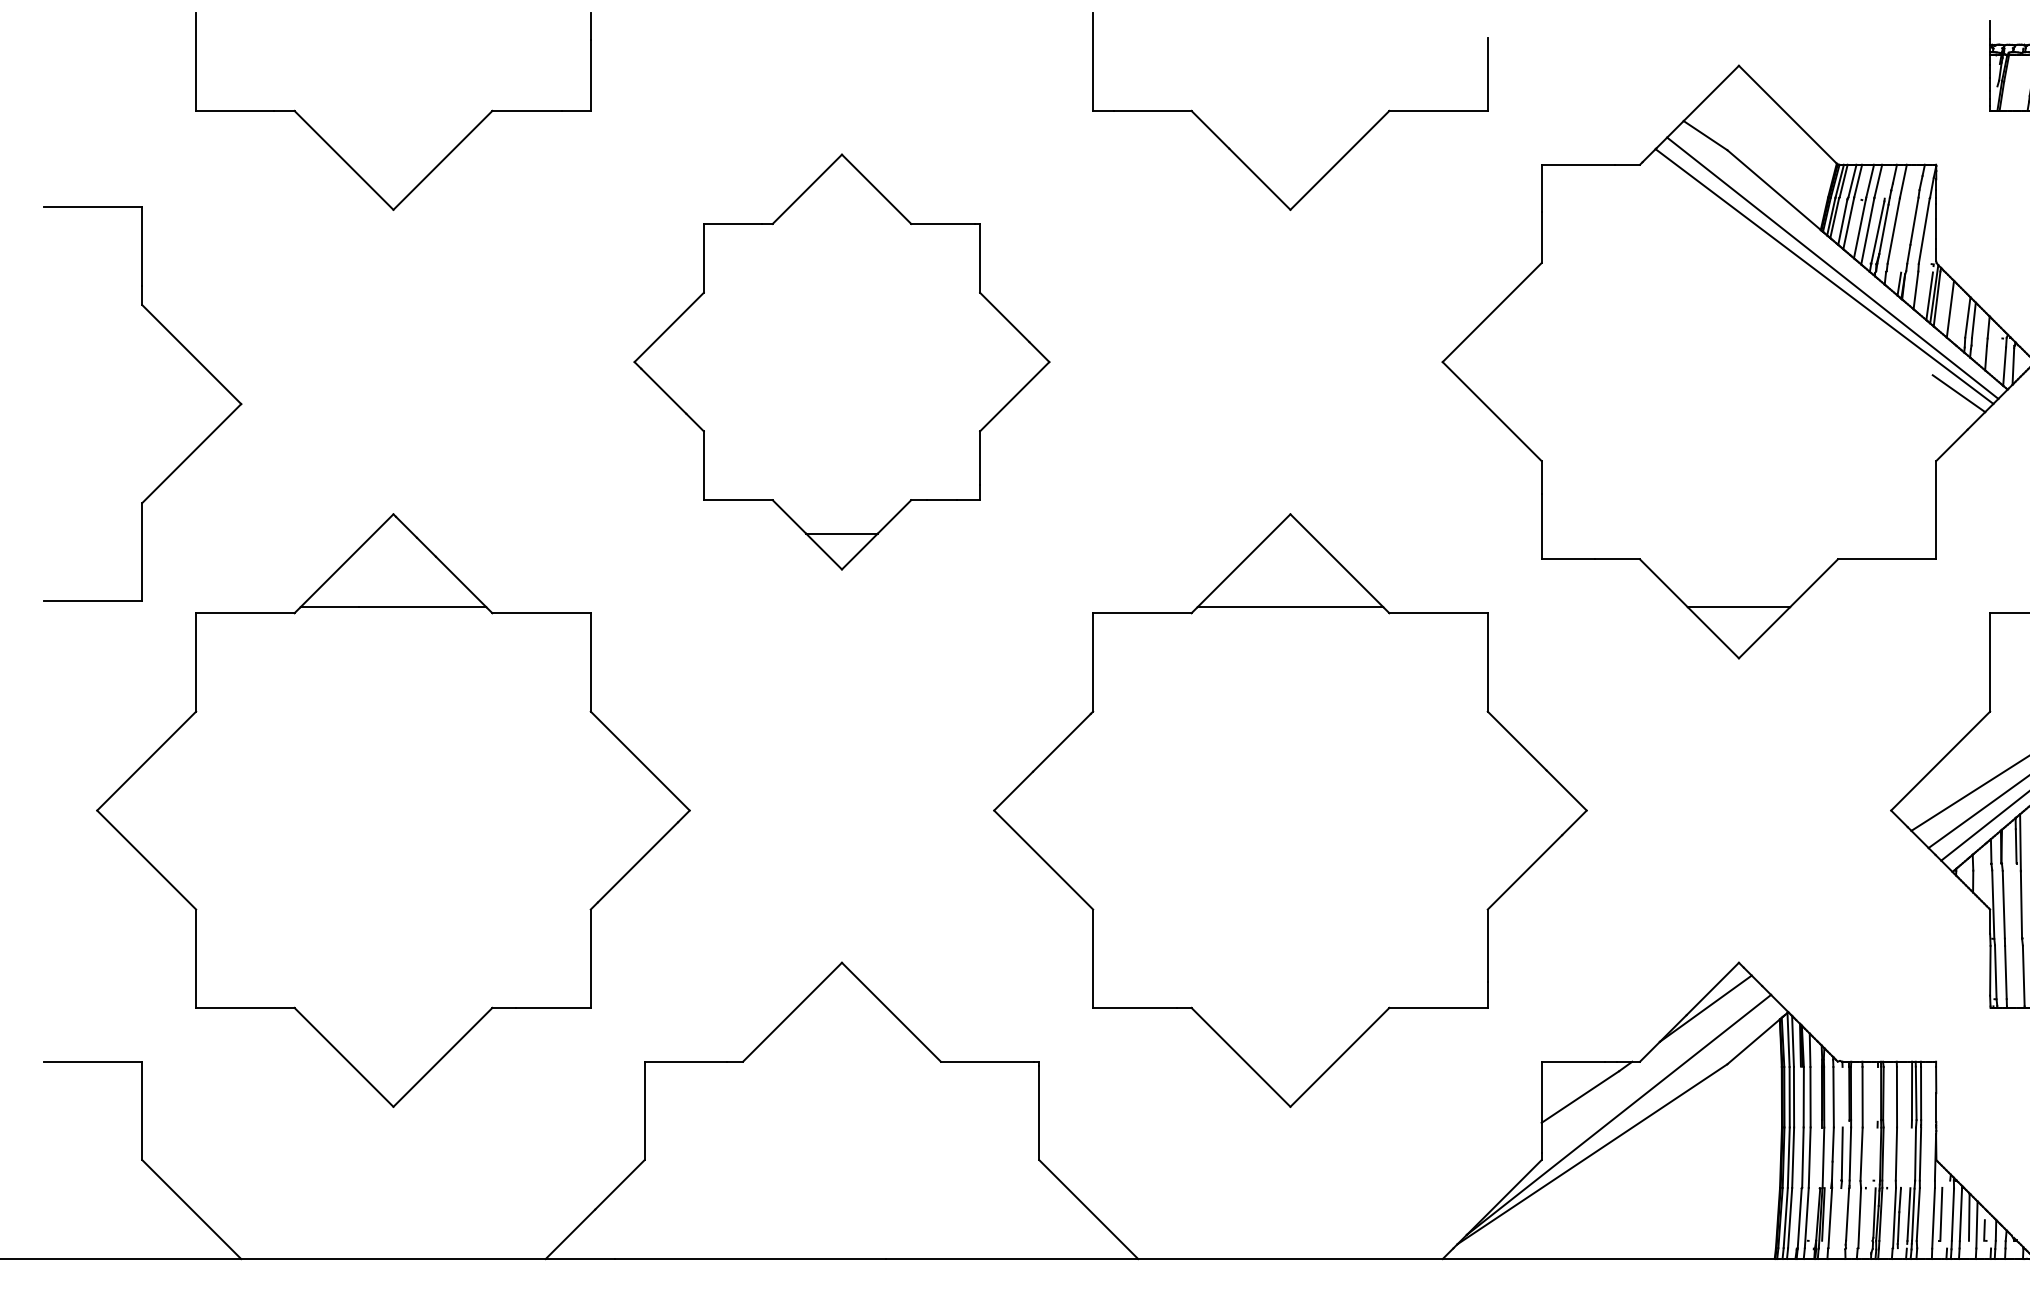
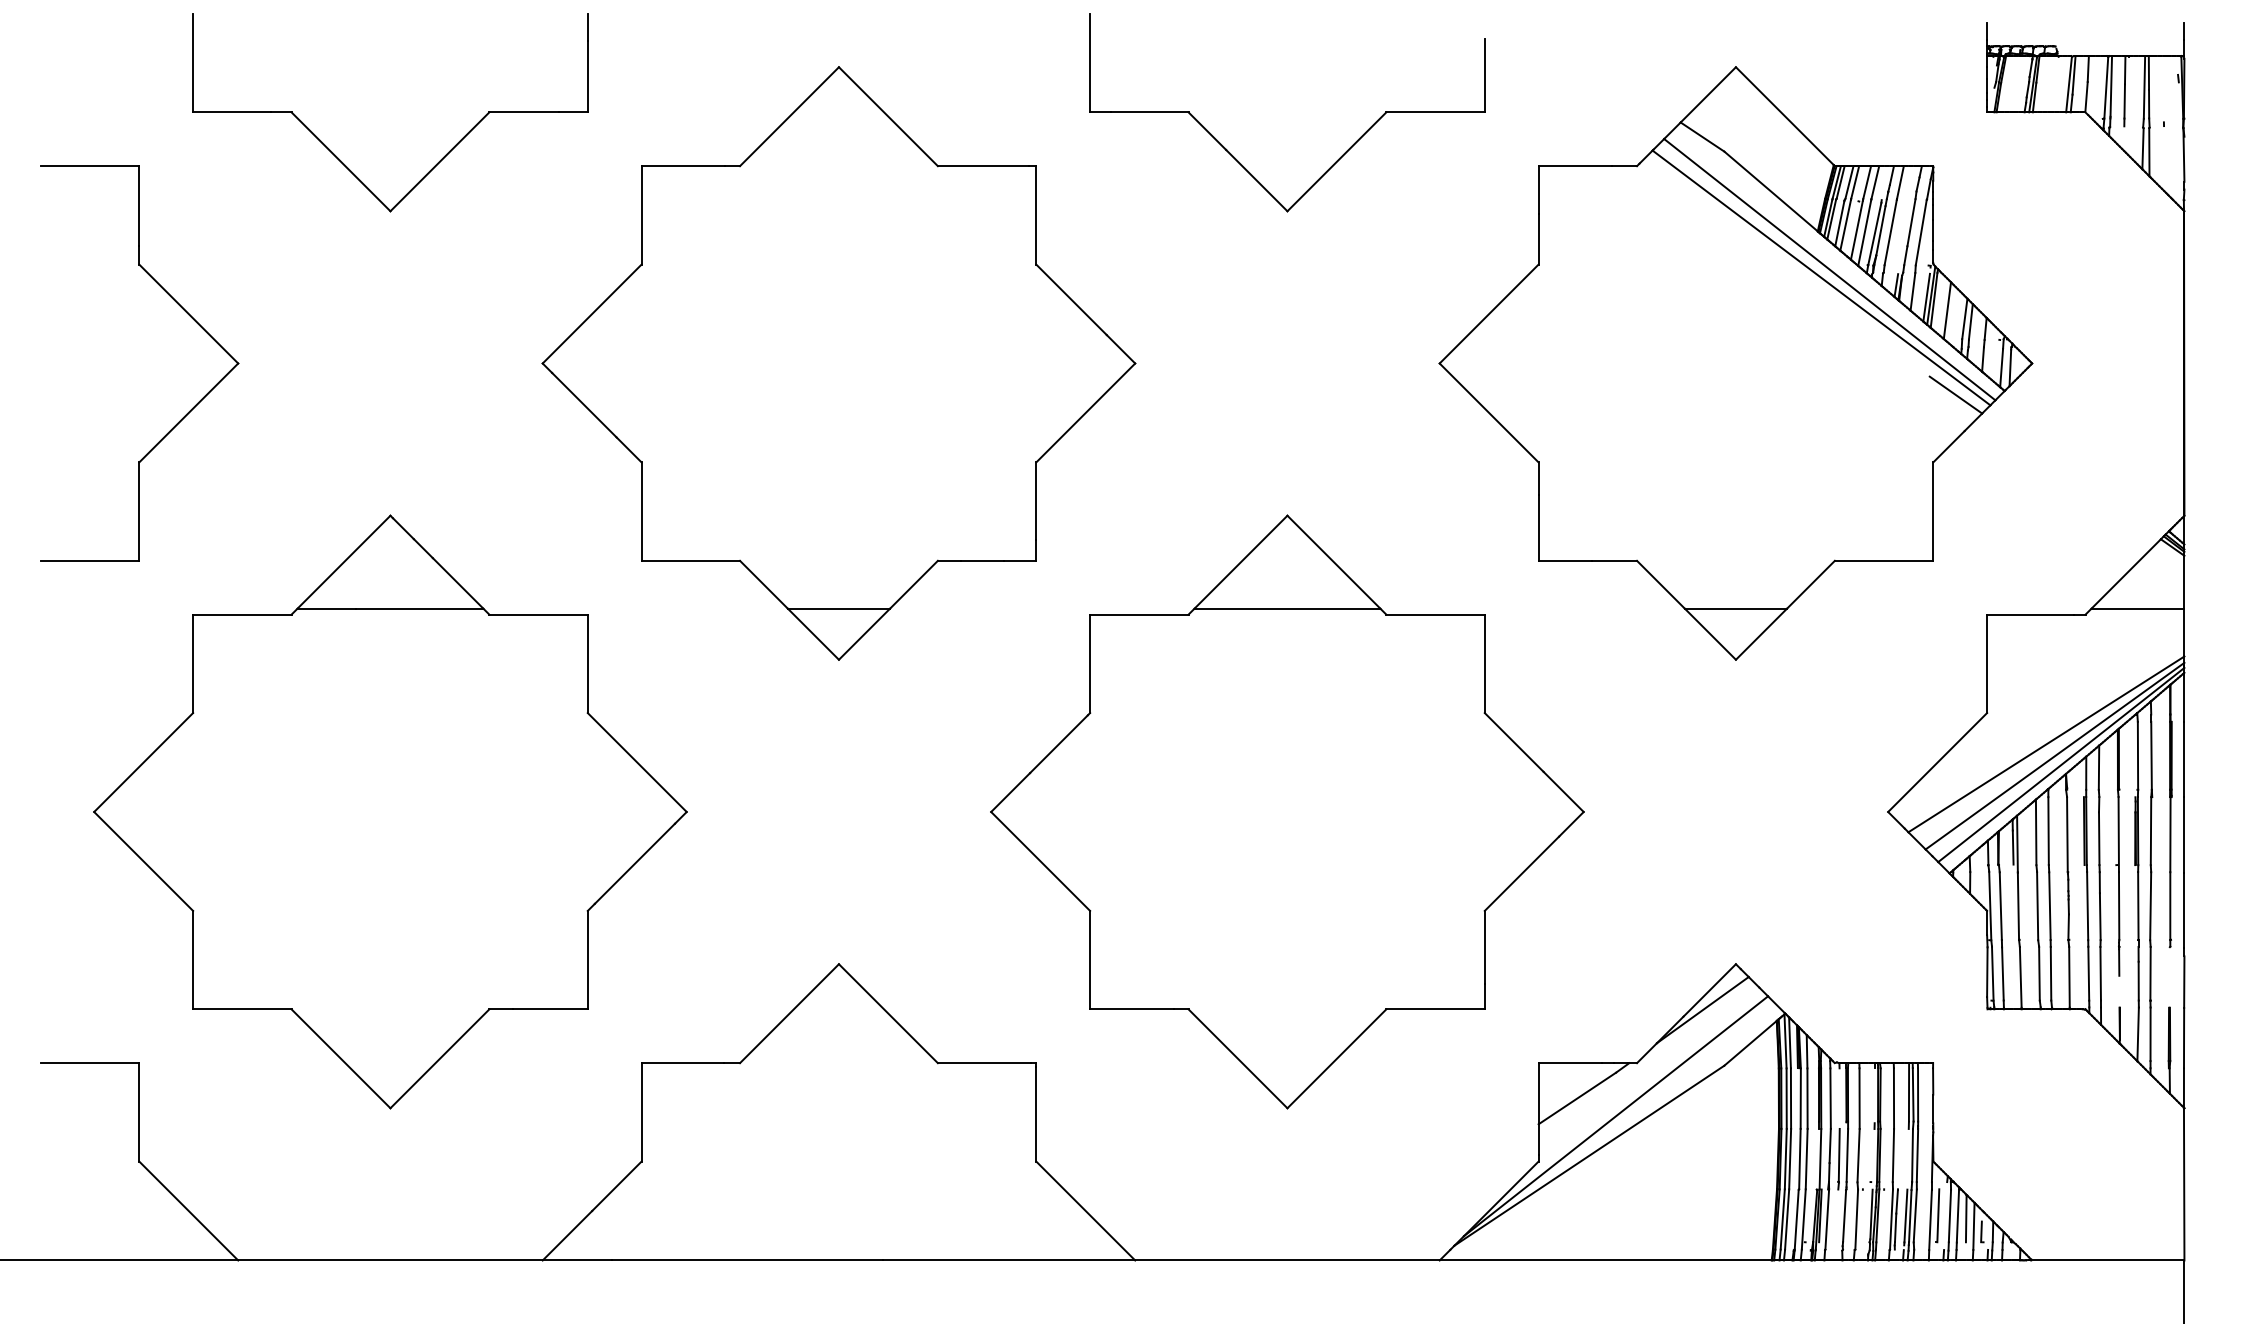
part: (190, 355) -> (187, 314), moved
part: (841, 362) -> (838, 363), size x1.43

